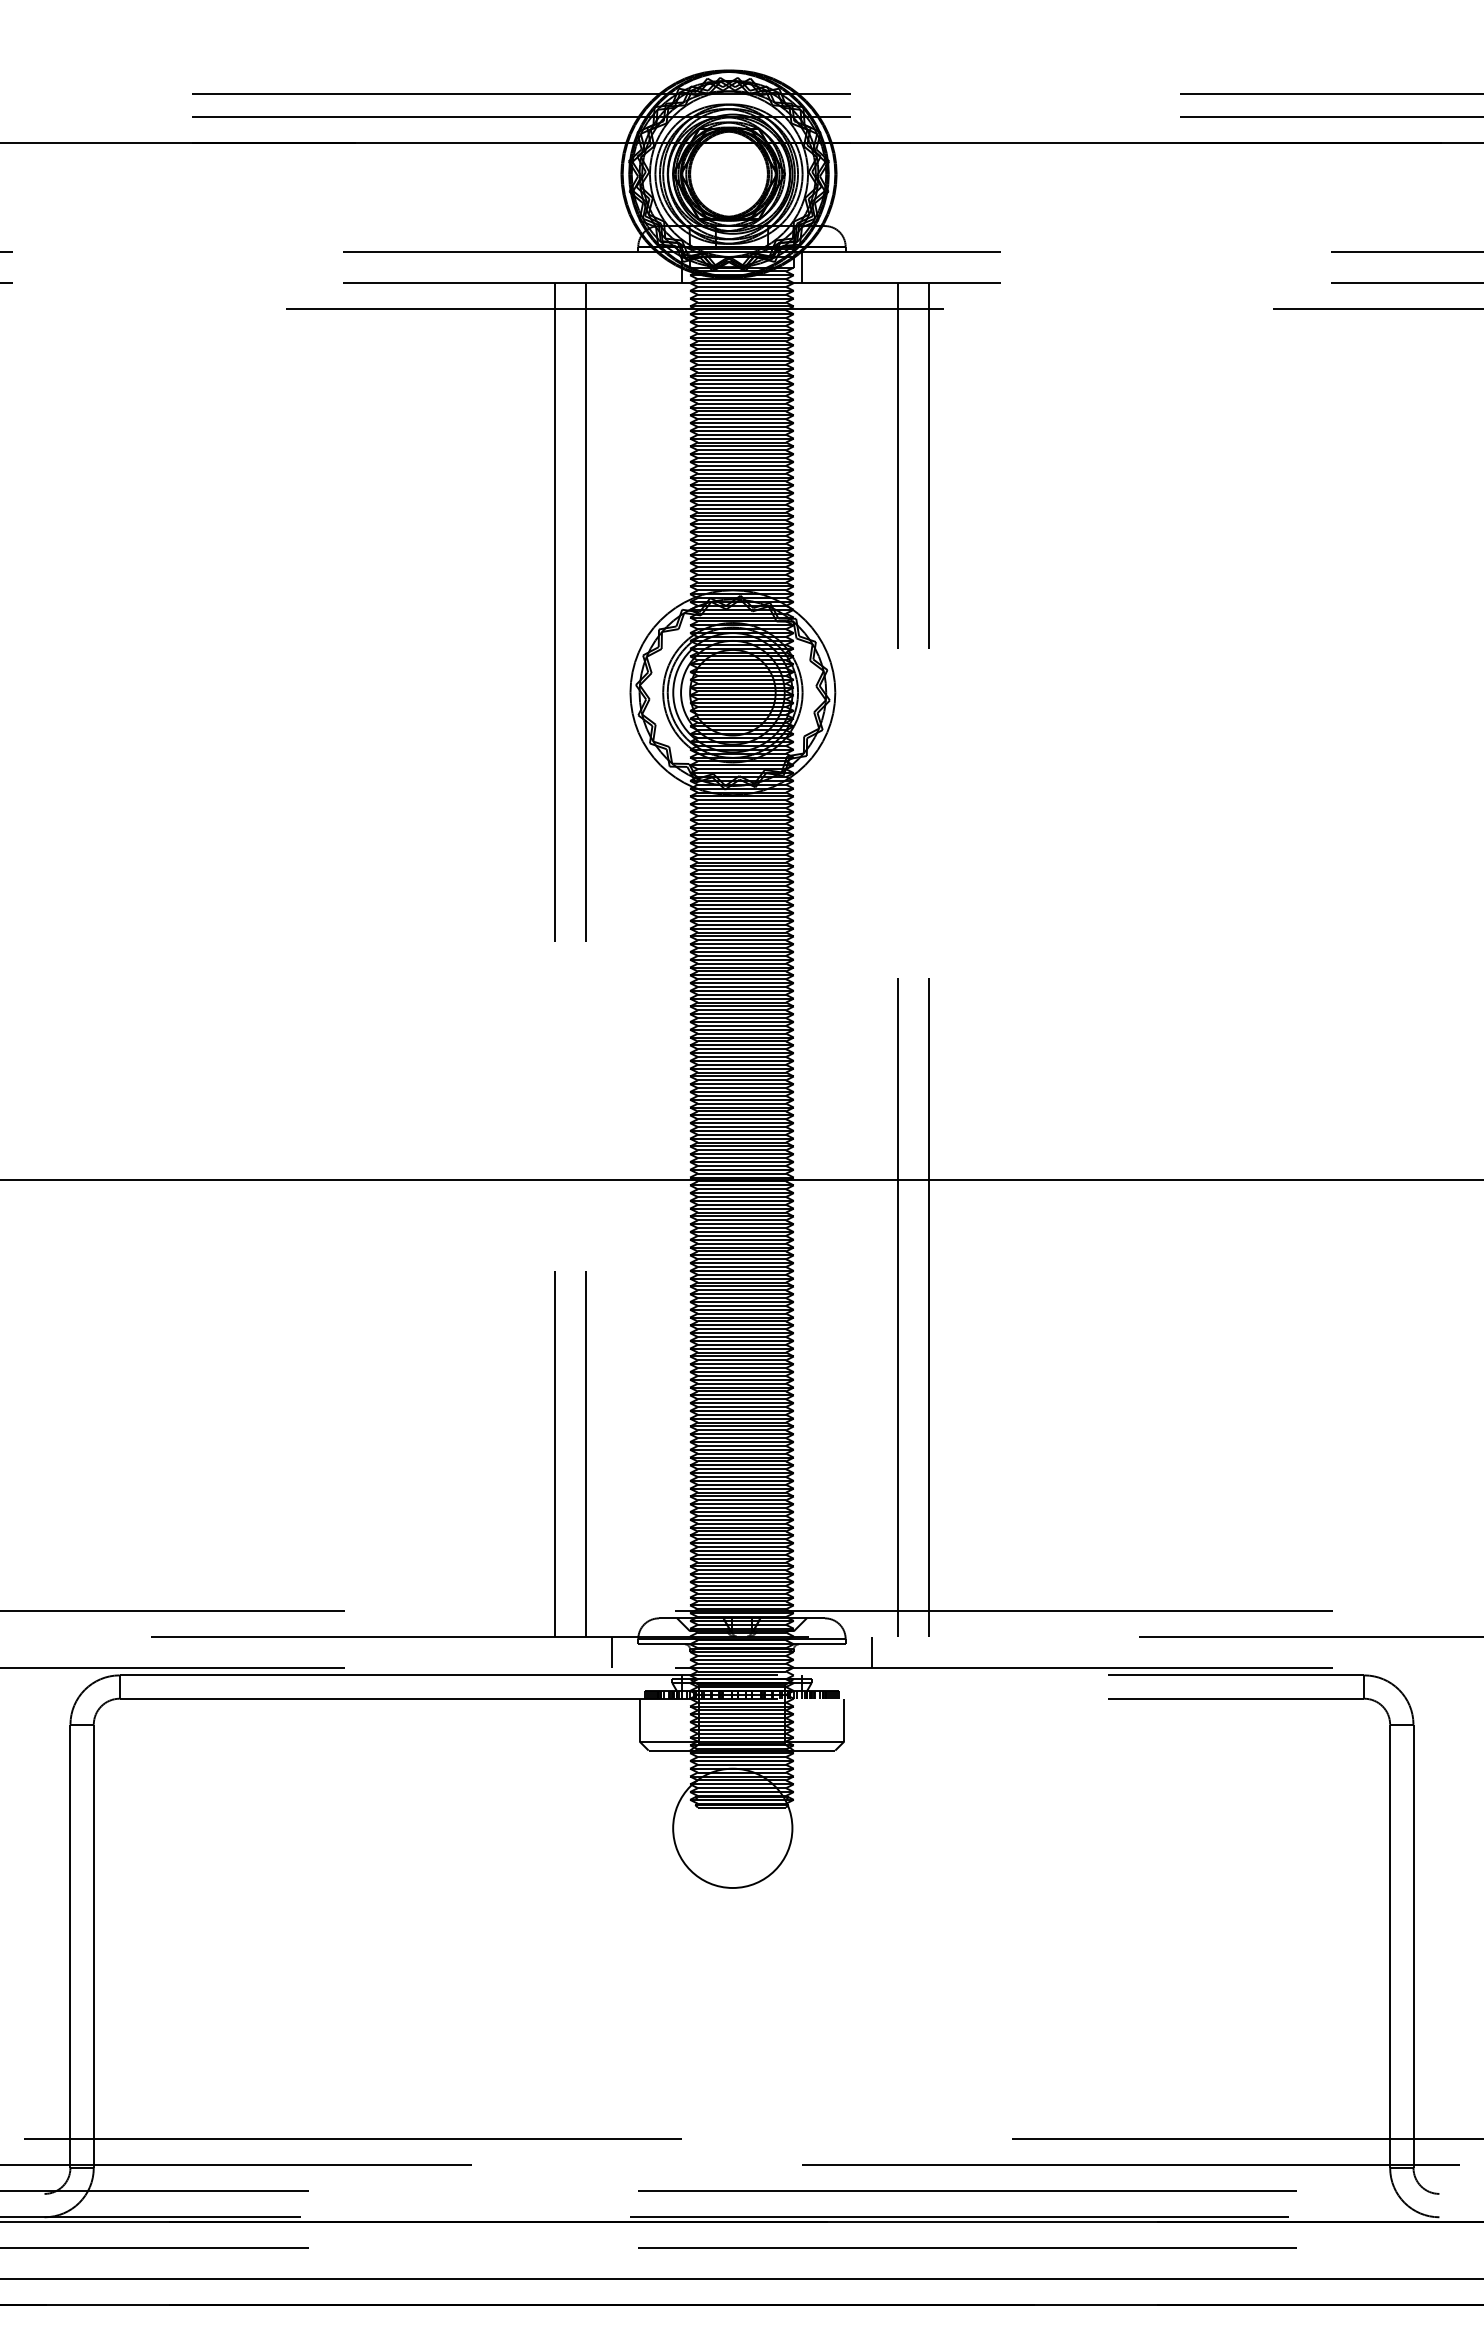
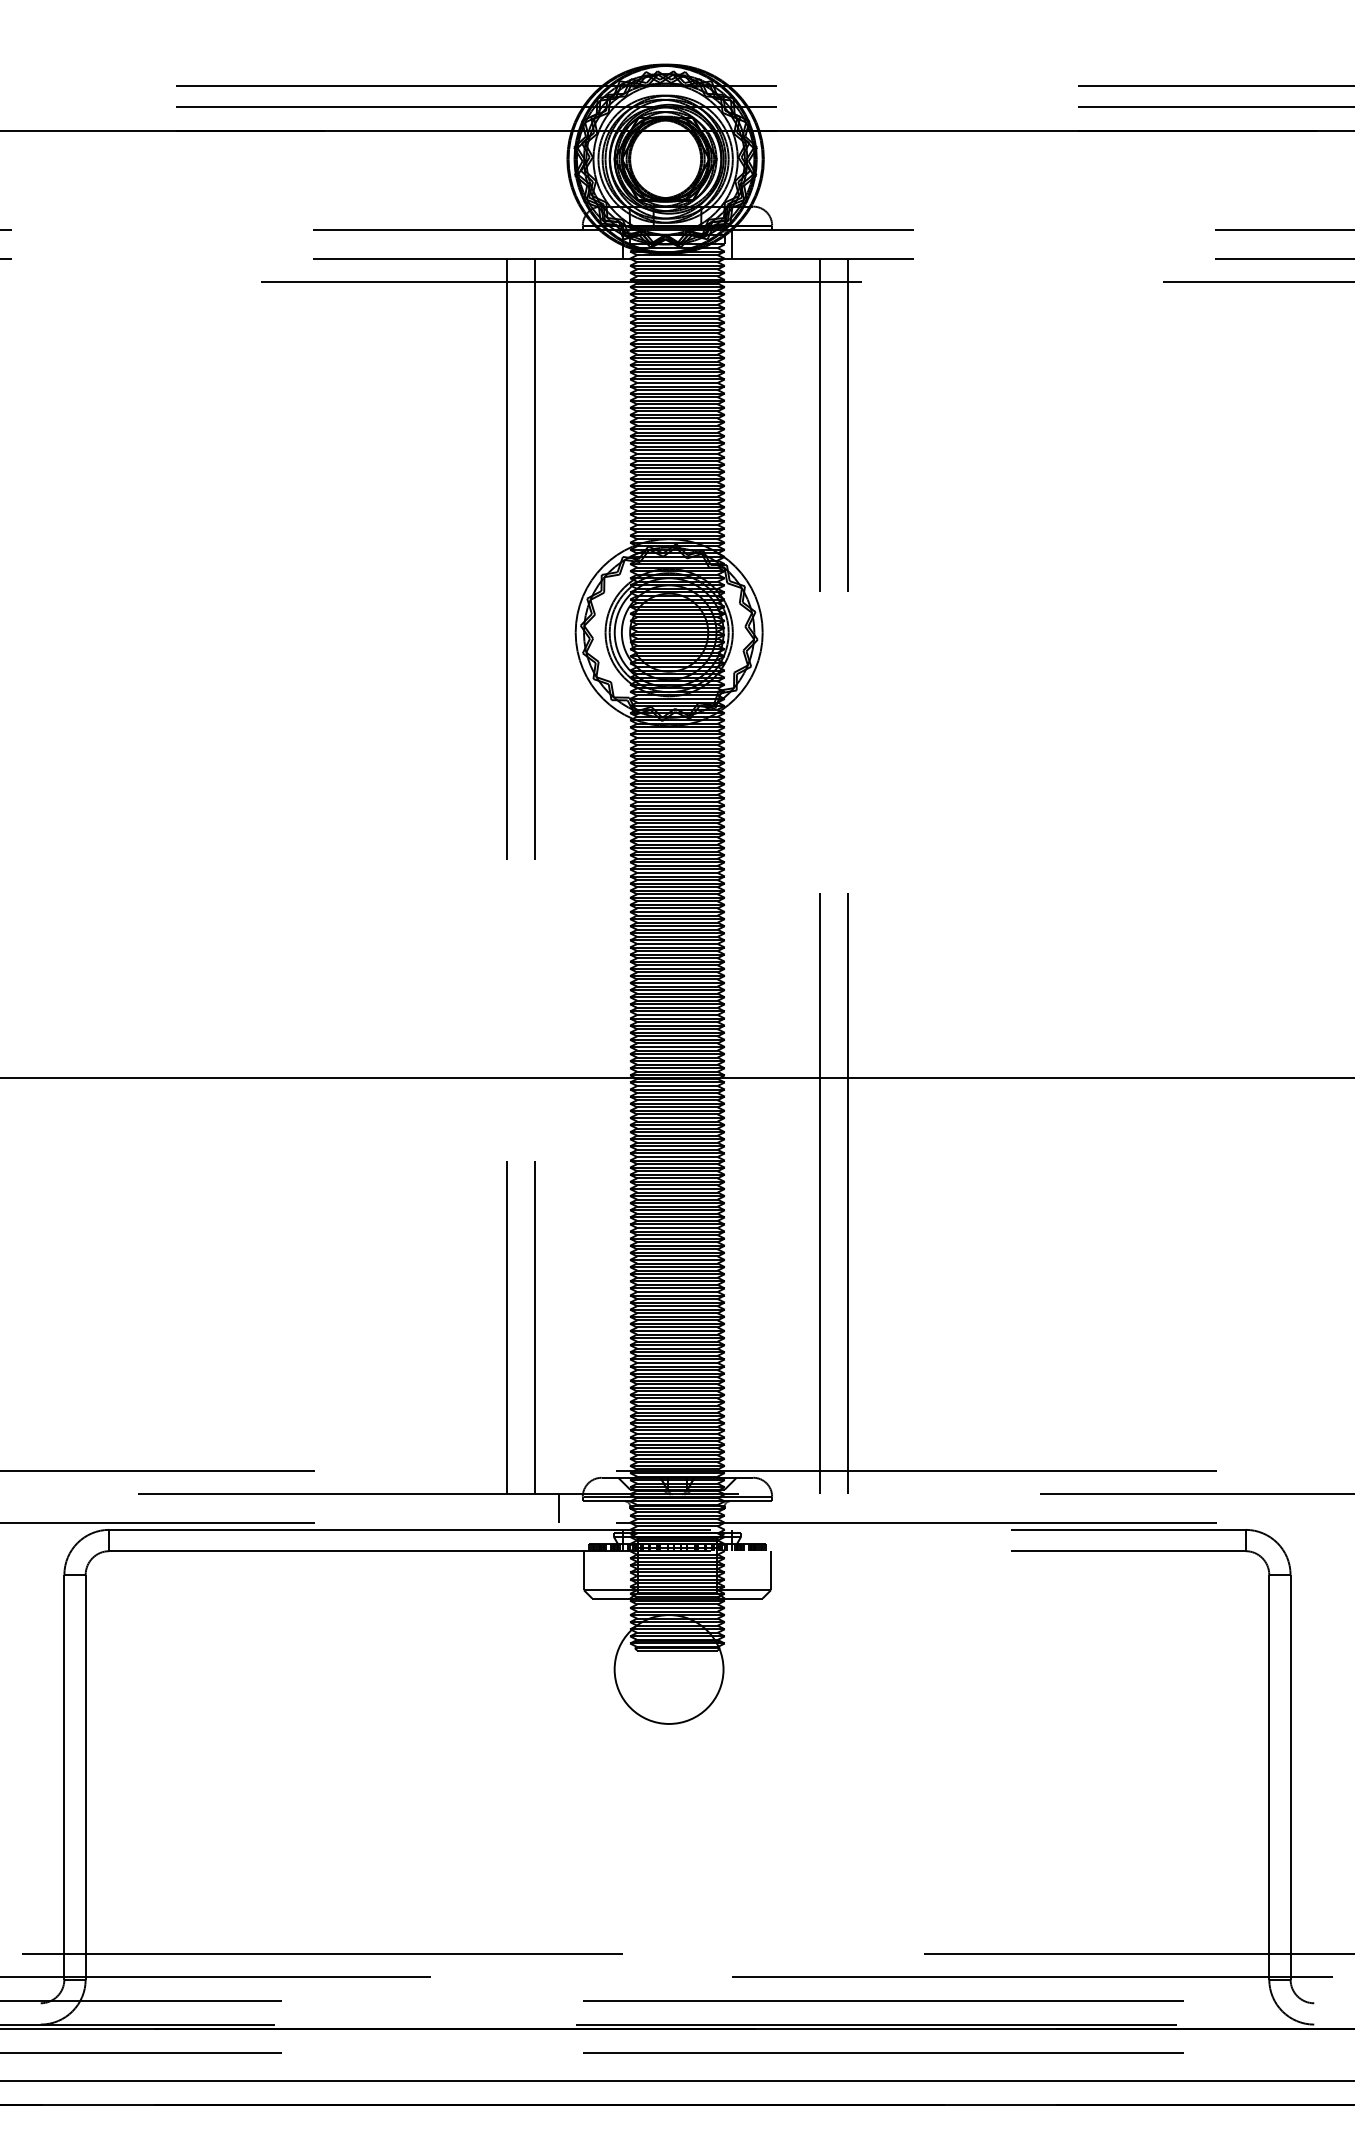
line: (871, 1651) -> (795, 1508), removed

